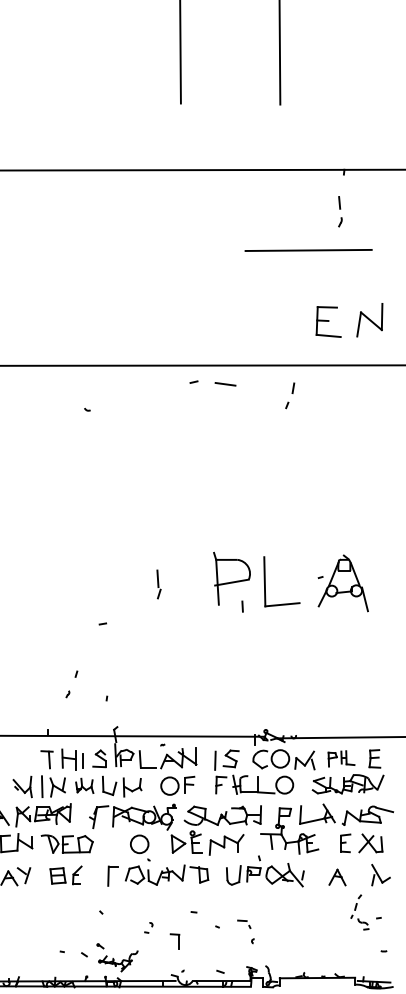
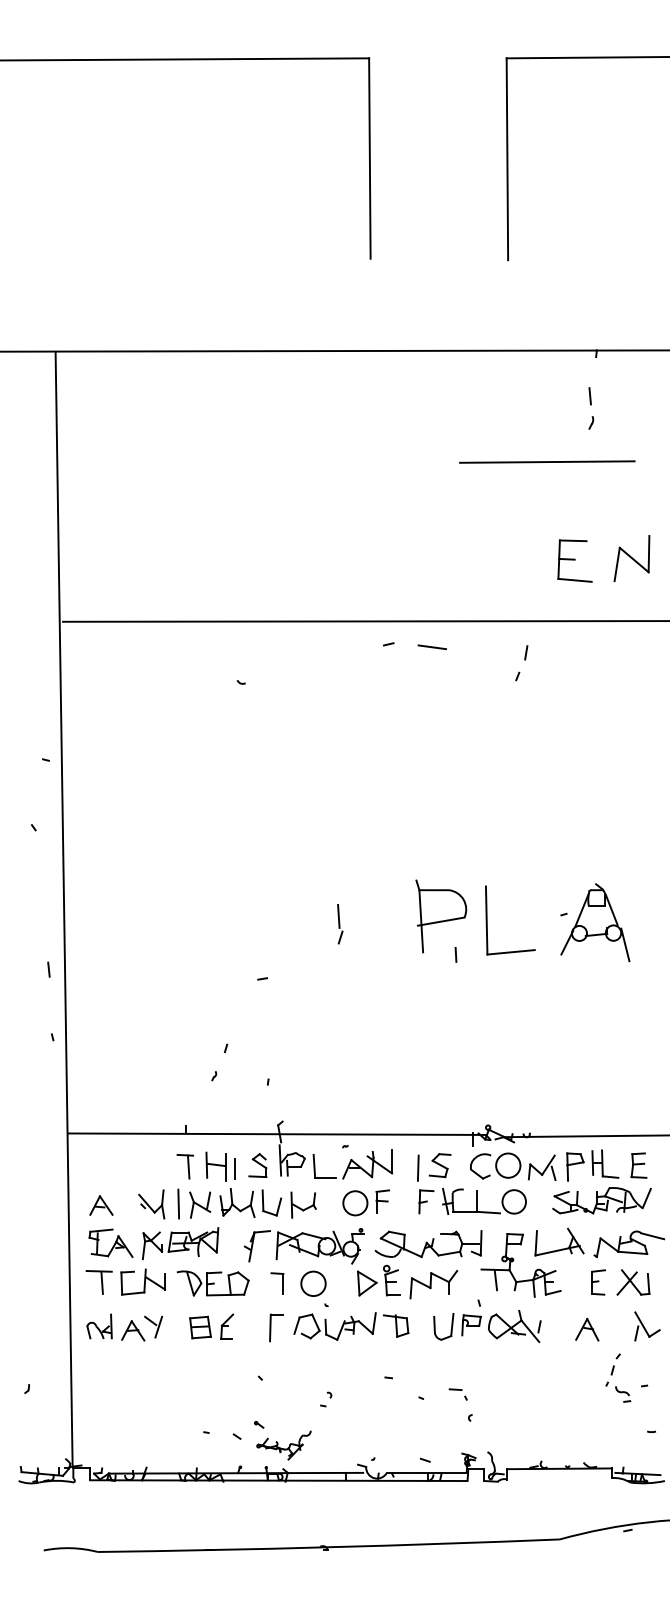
part: (341, 758) -> (592, 1165), size x1.43
part: (84, 785) -> (237, 1202), size x1.43
part: (175, 941) -> (277, 1283), moved

